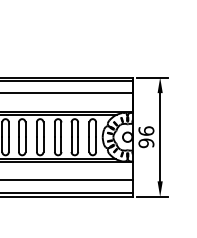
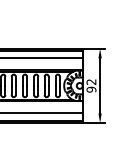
text: (146, 130) -> (91, 81), 96 -> 92

